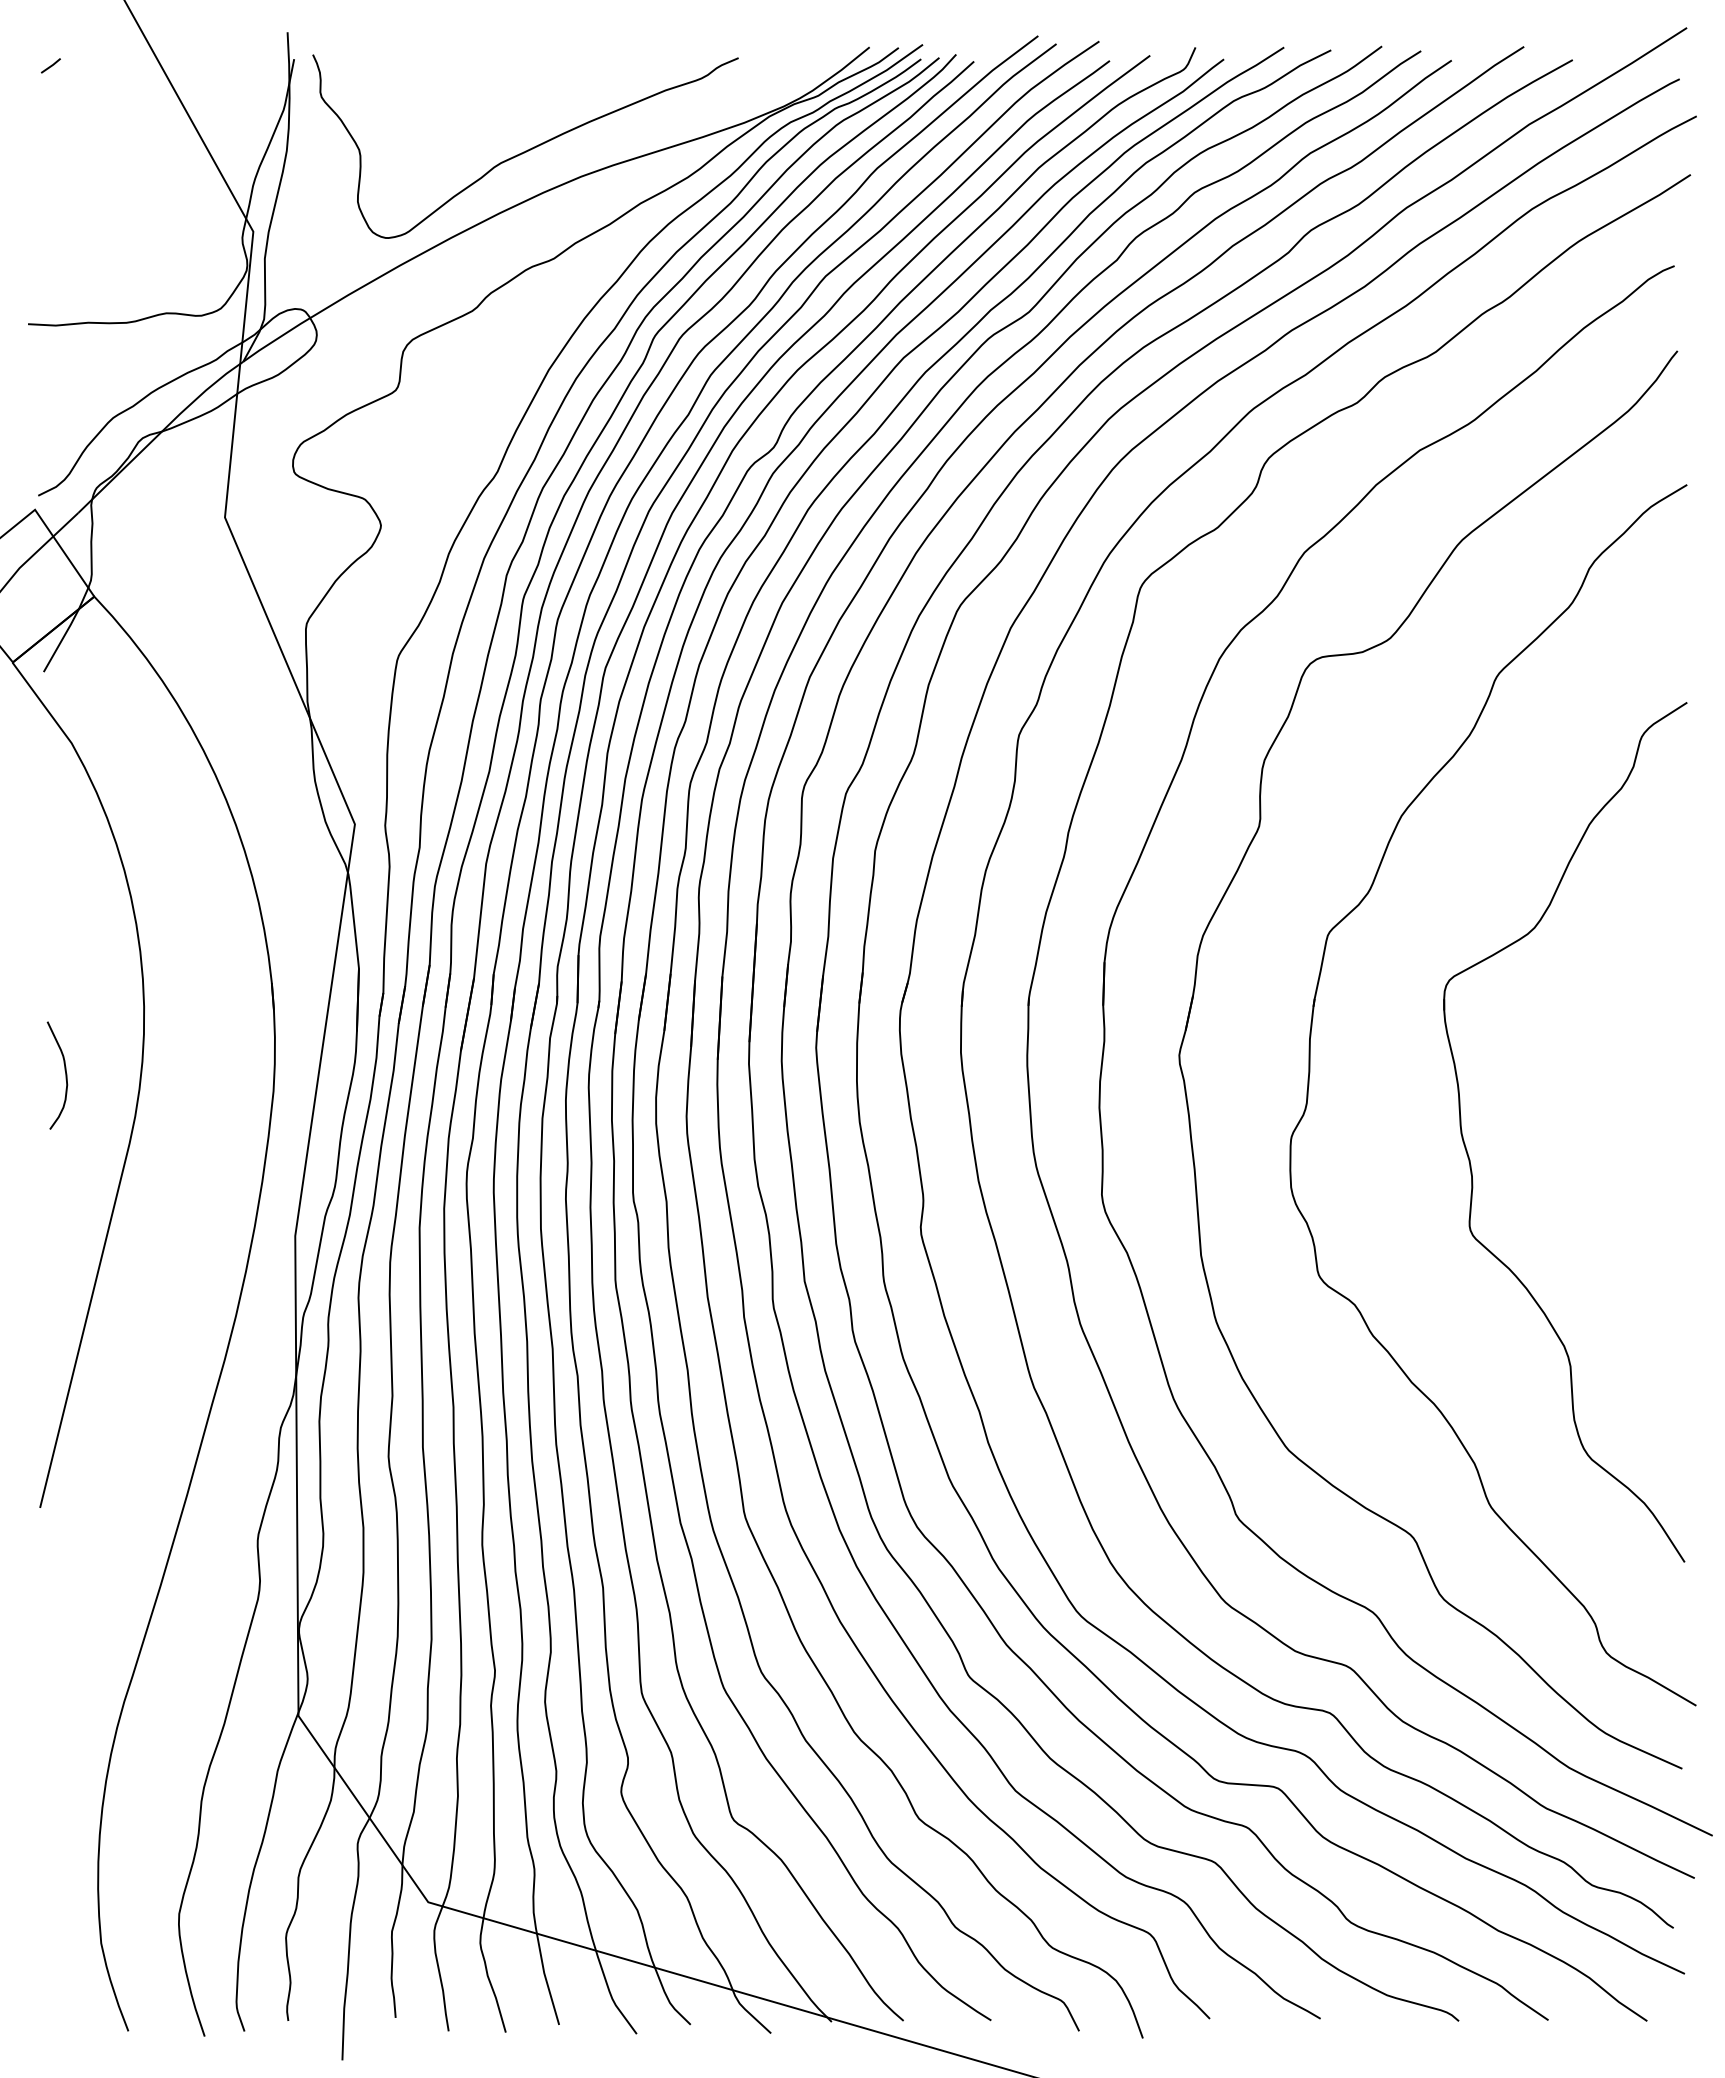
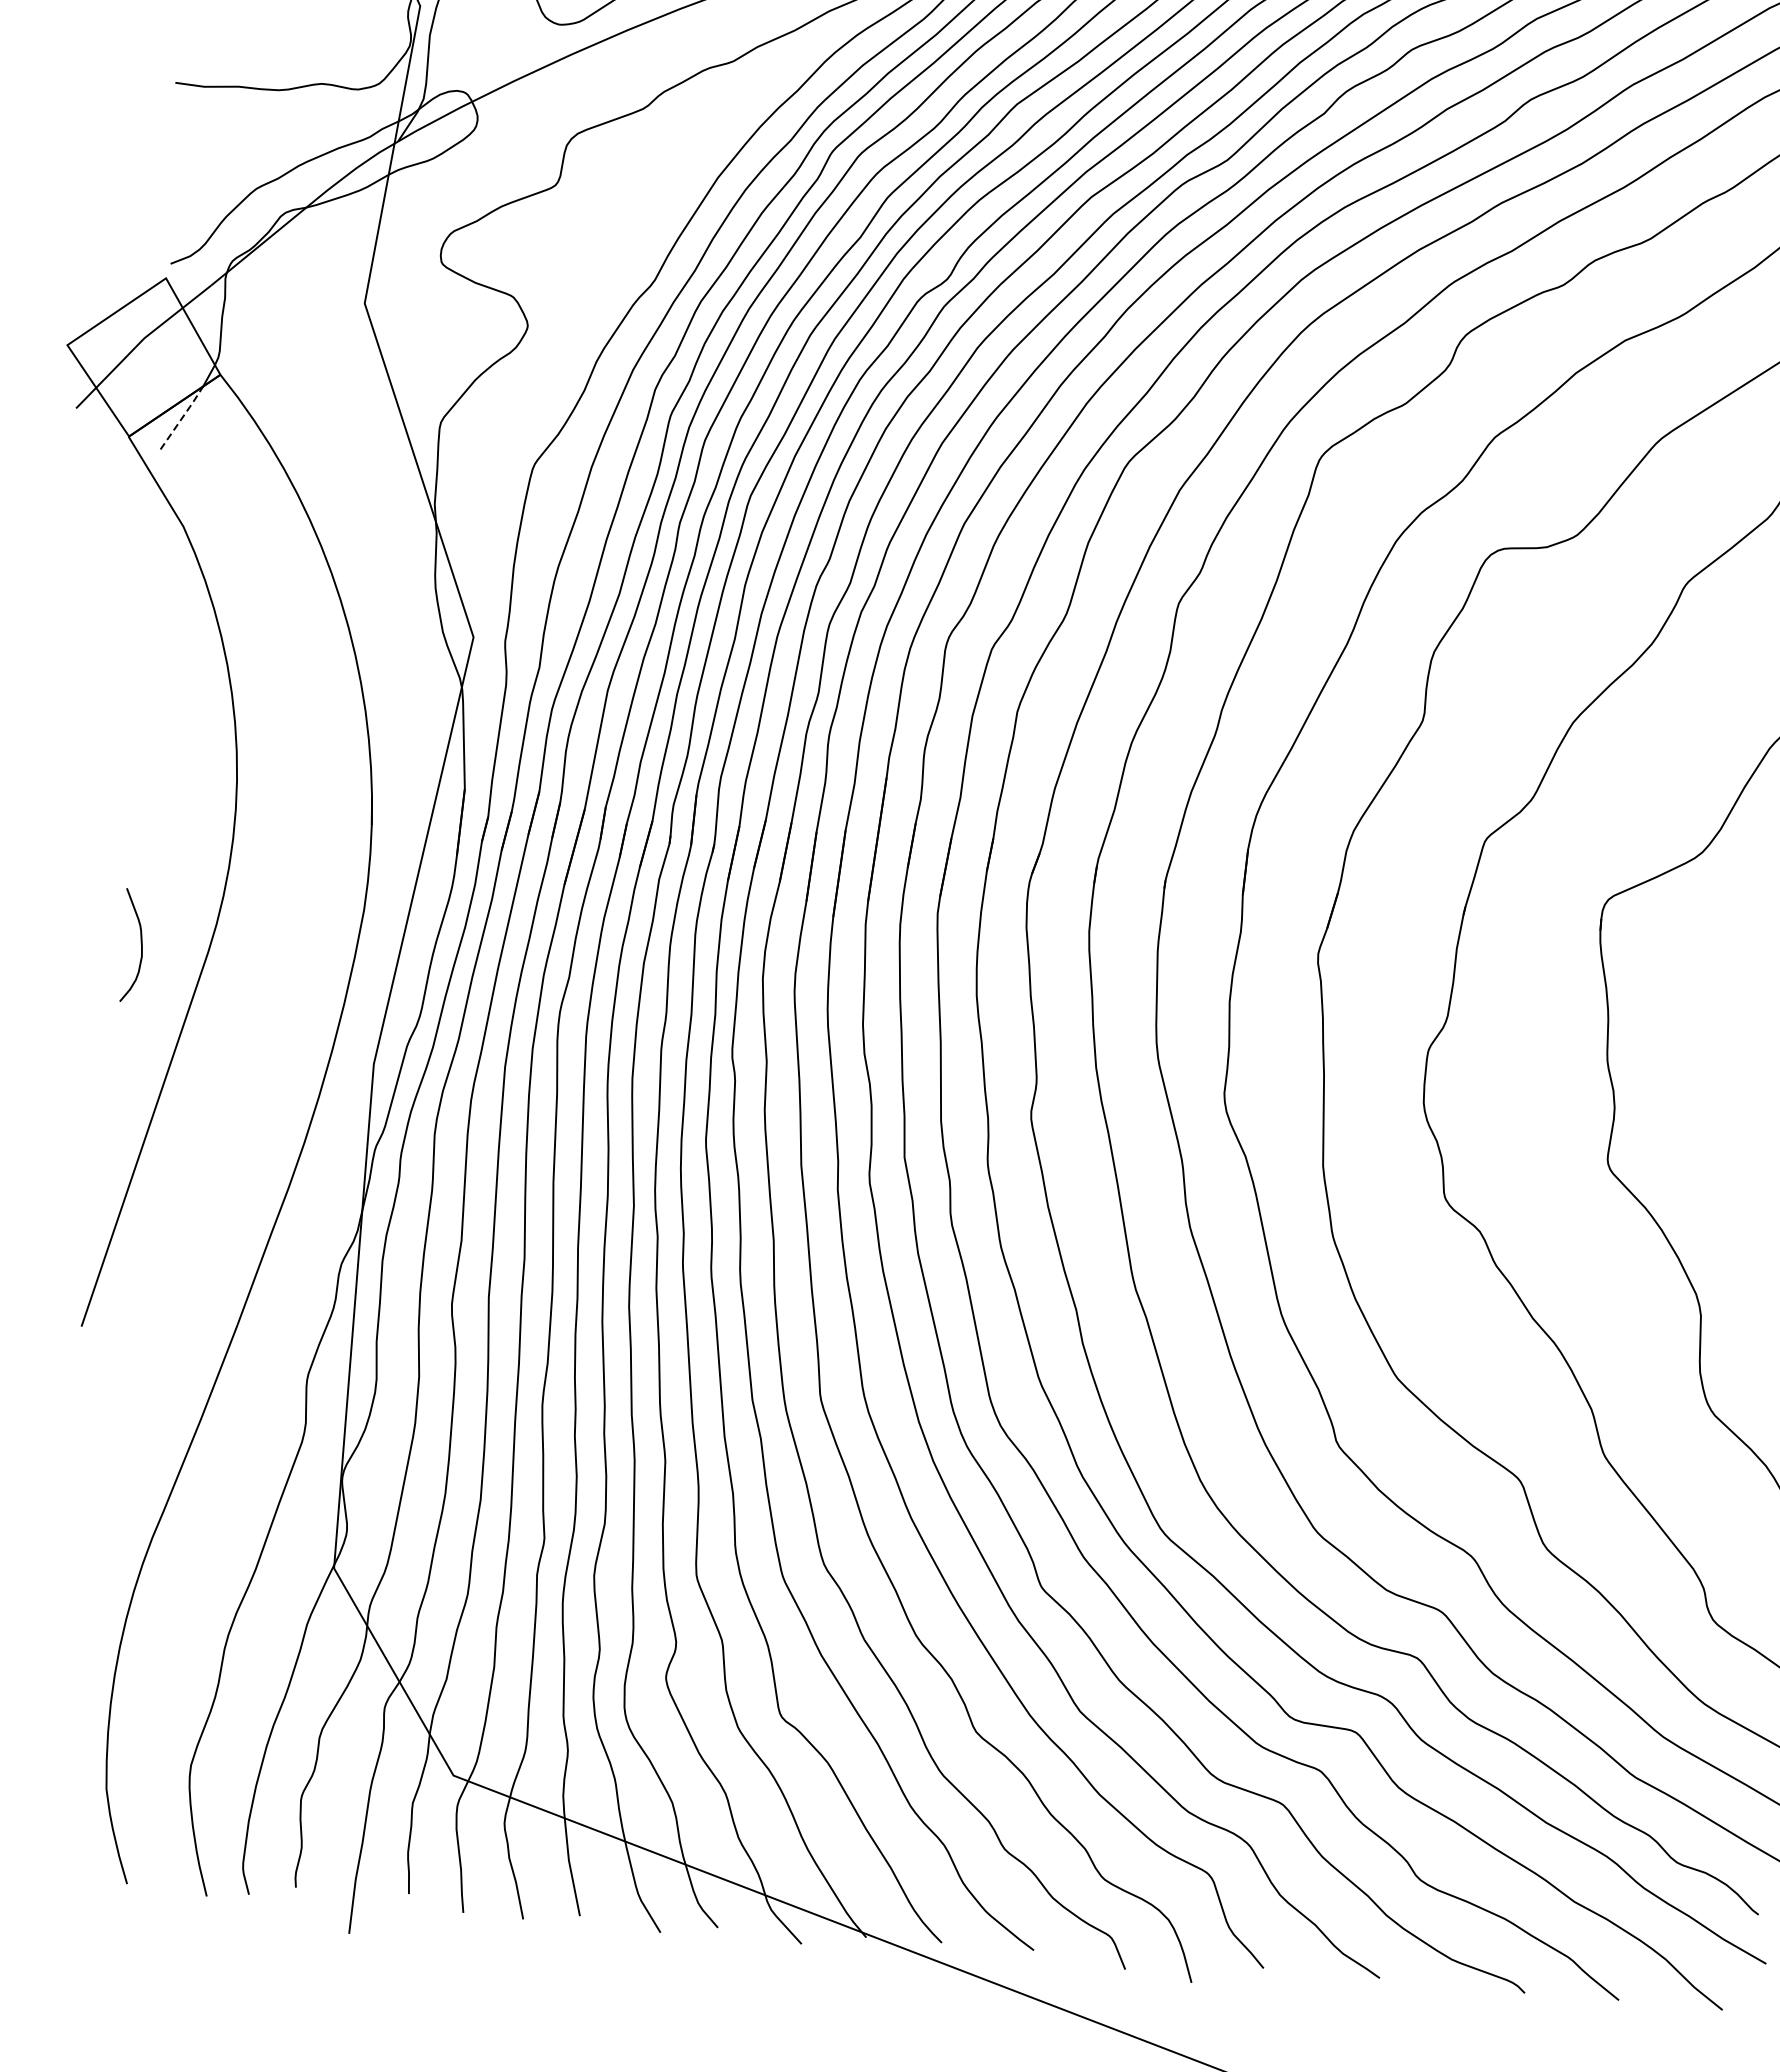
line: (61, 640) -> (182, 417), solid -> dashed
curve: (65, 1075) -> (140, 946), moved

